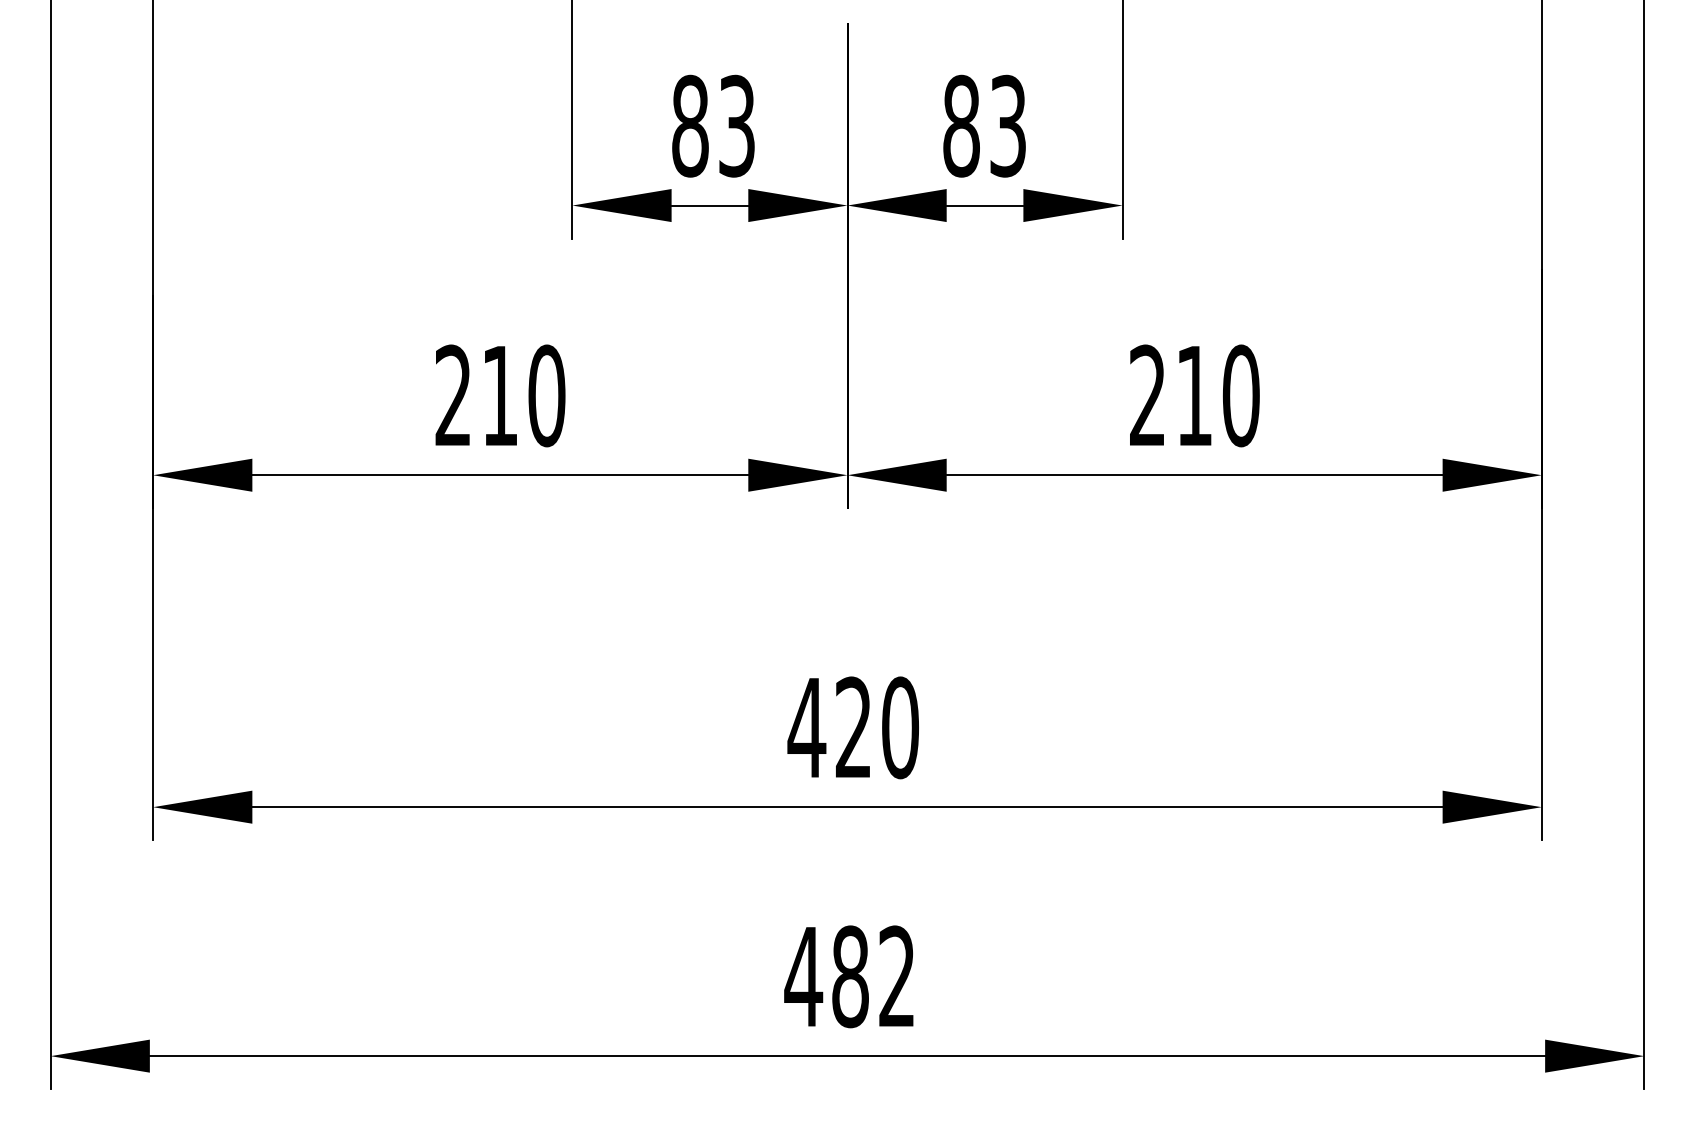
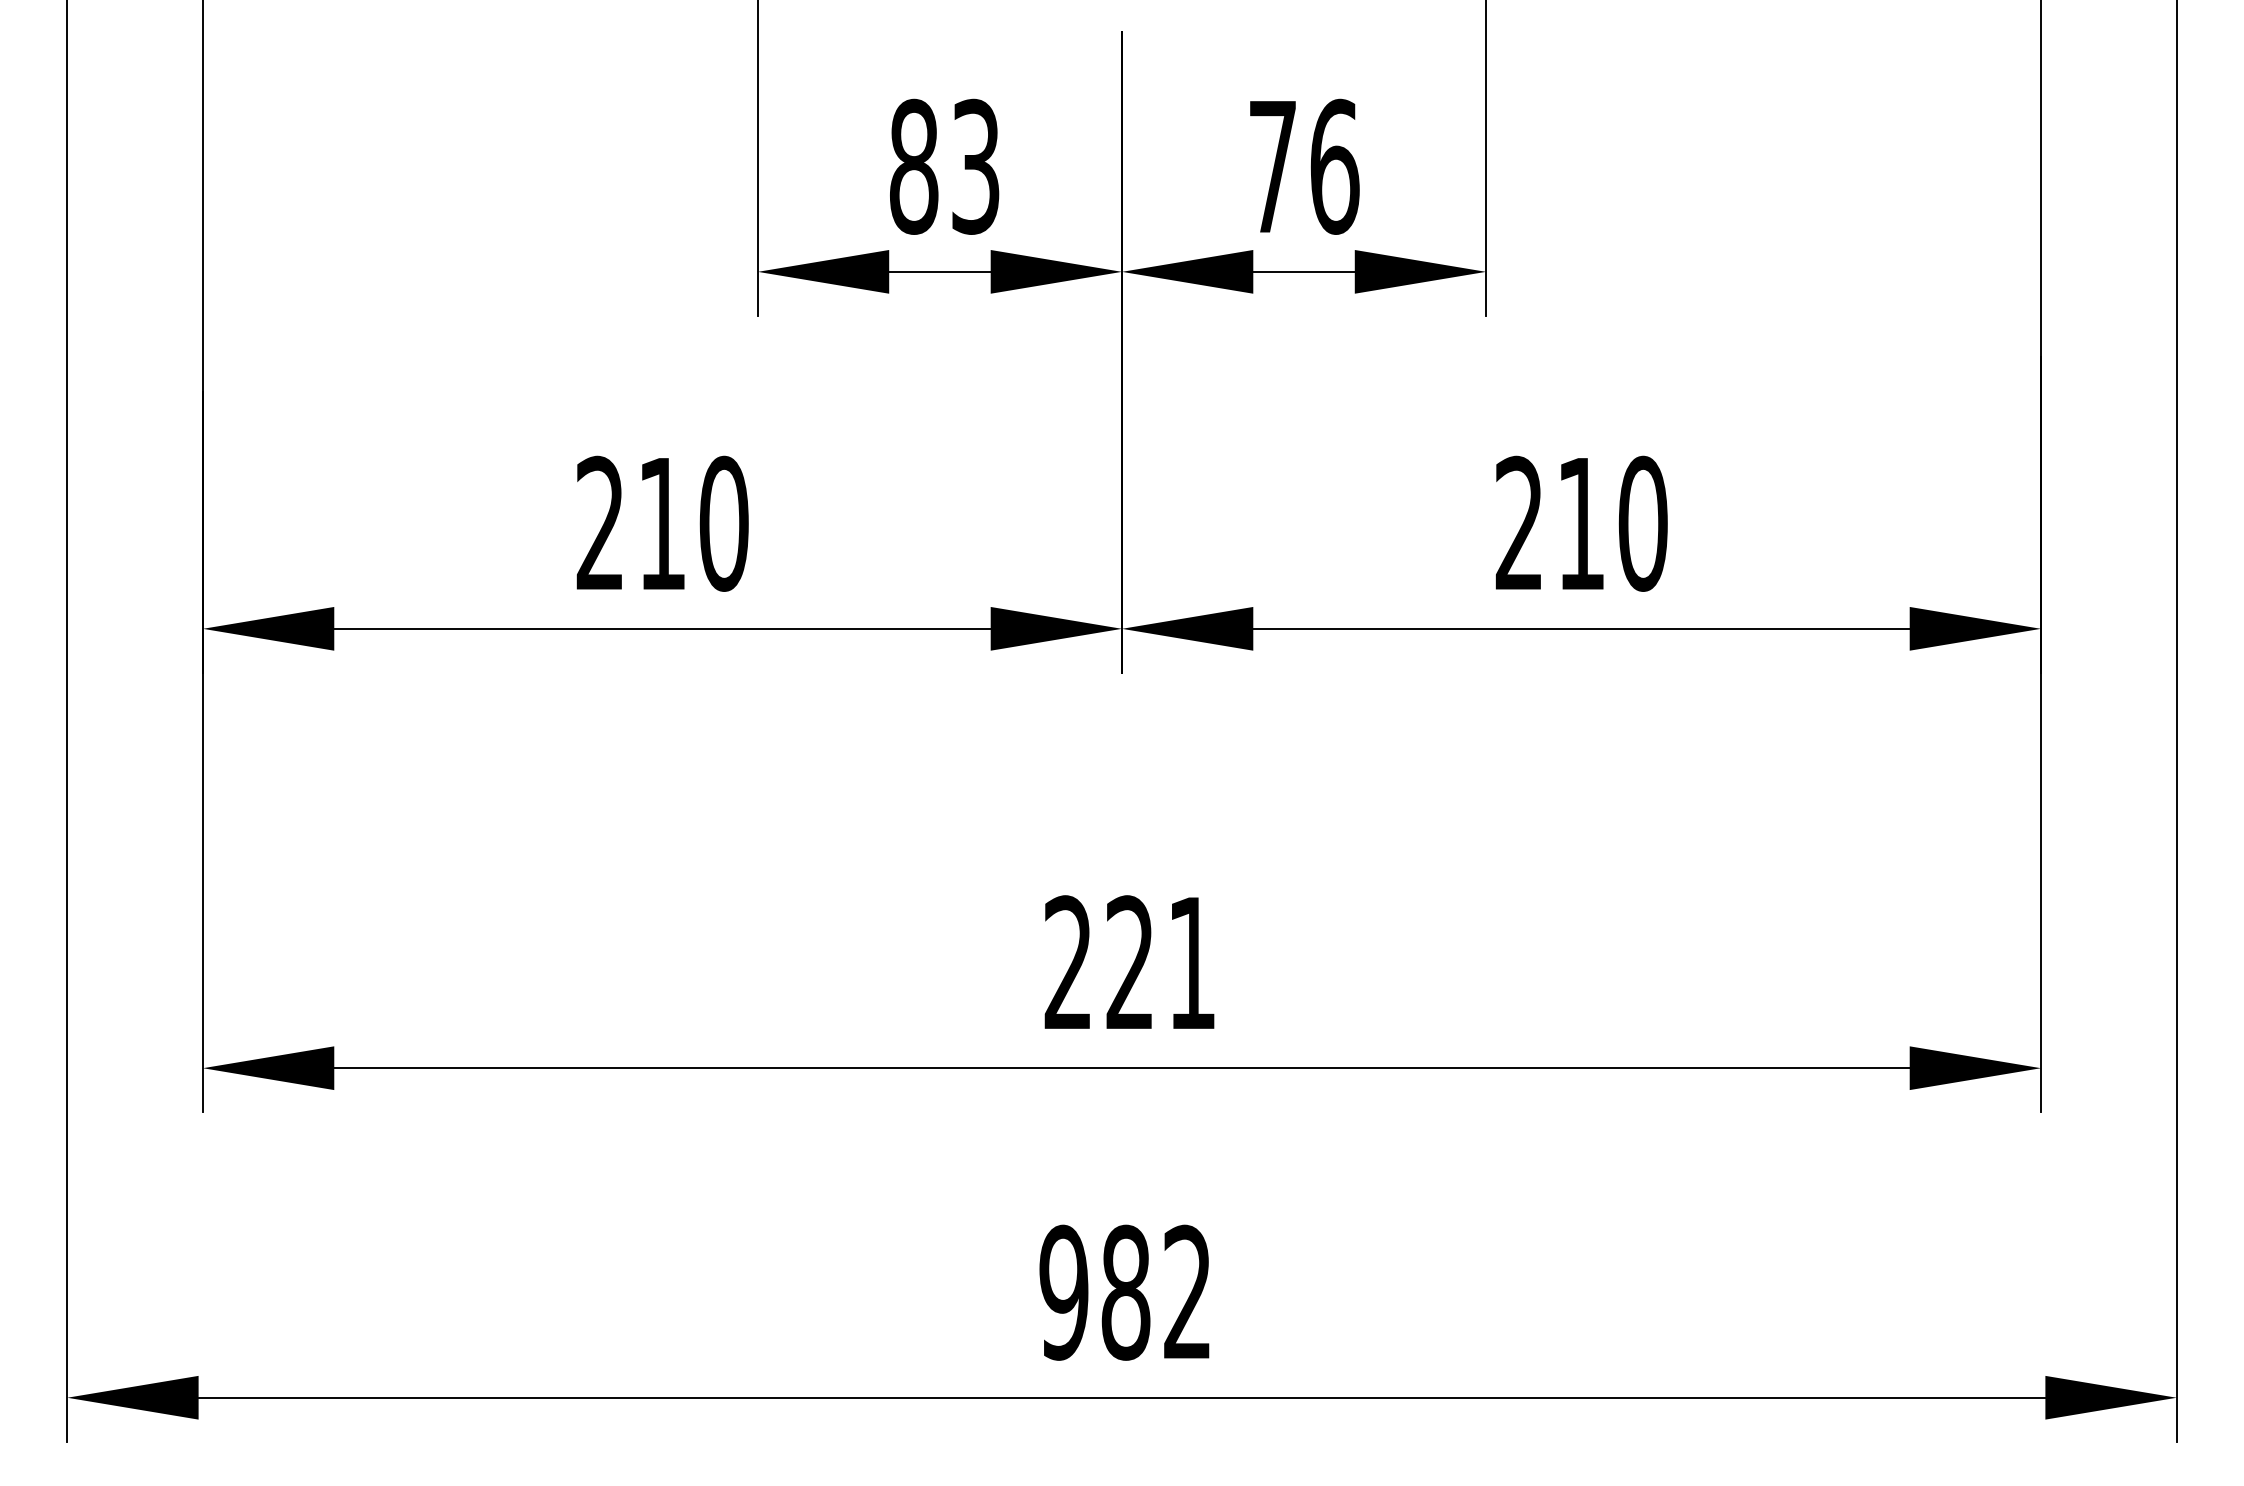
text: (984, 125) -> (1303, 166), 83 -> 76
text: (853, 728) -> (1129, 963), 420 -> 221
text: (803, 976) -> (1063, 1292), 482 -> 982

